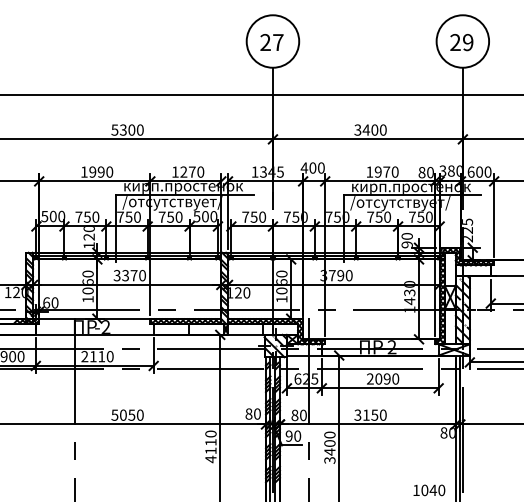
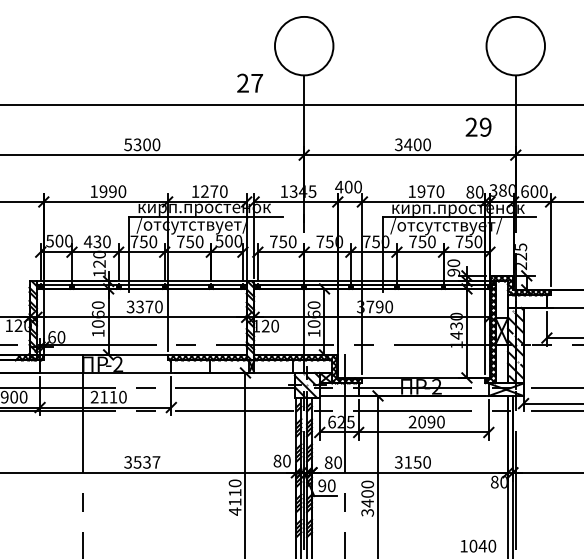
text: (272, 41) -> (250, 82), moved
text: (461, 41) -> (478, 126), moved
text: (82, 216) -> (92, 241), 750 -> 430
text: (127, 415) -> (142, 462), 5050 -> 3537

